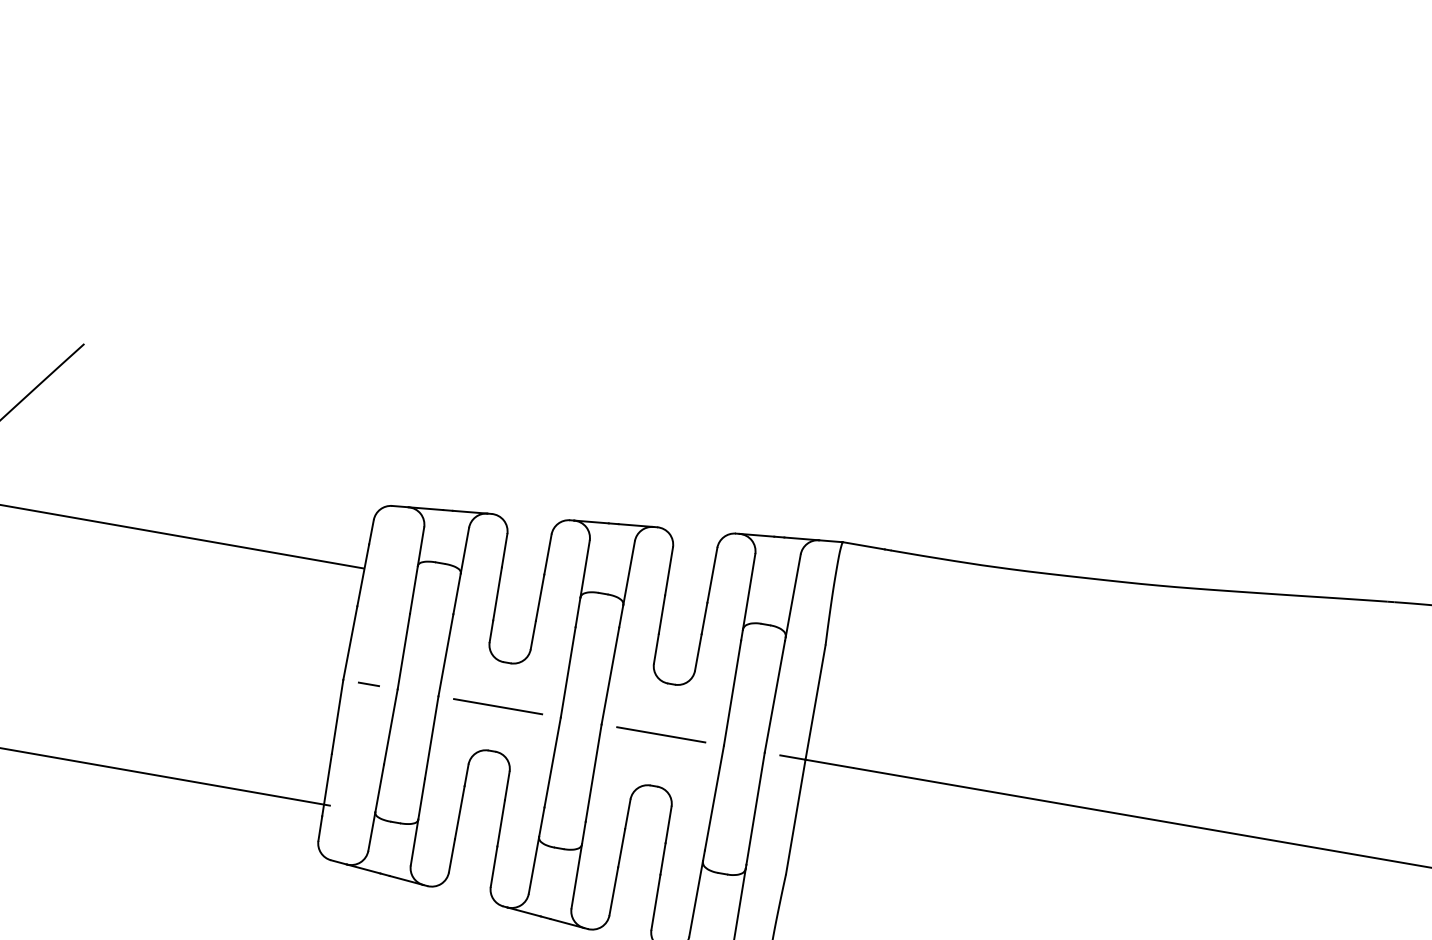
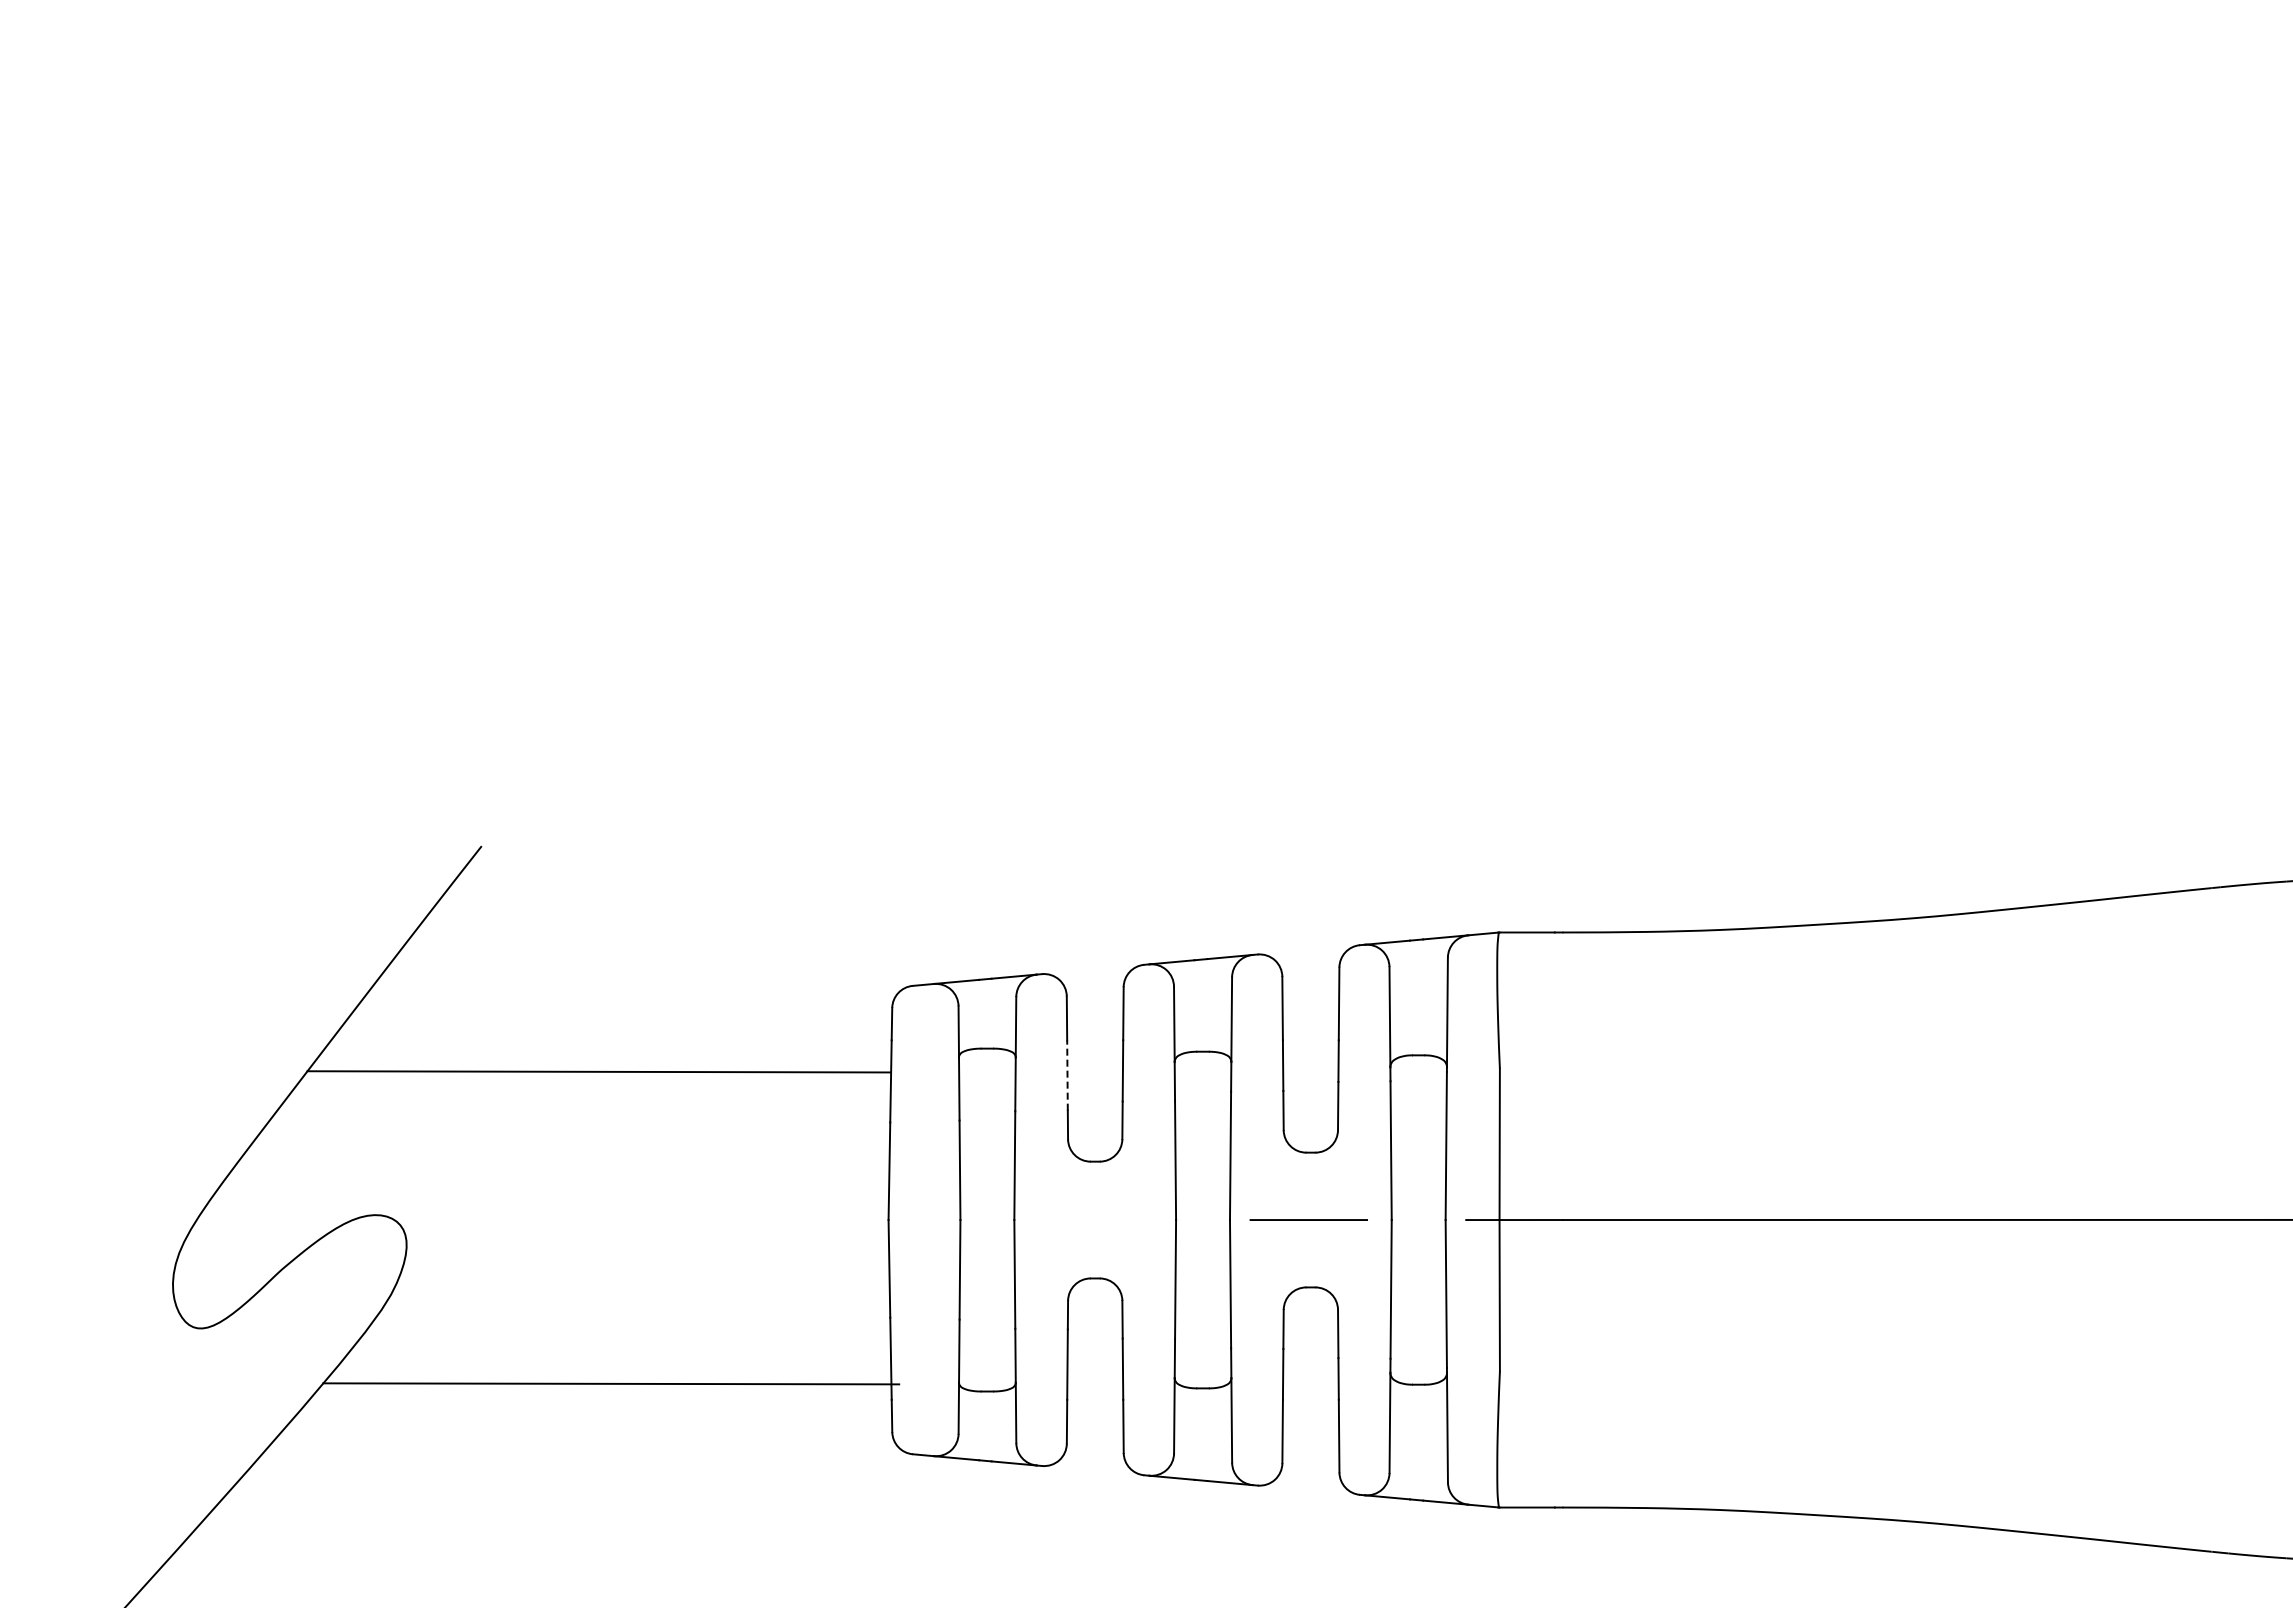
line: (497, 593) -> (1067, 1075), solid -> dashed
line: (369, 683) -> (922, 1219), removed
line: (498, 706) -> (1093, 1219), removed

